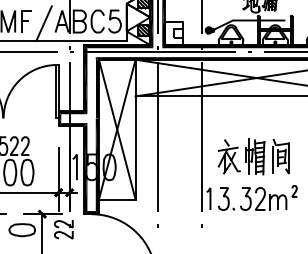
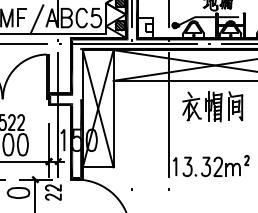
fill: (97, 88) -> (81, 74), removed
line: (156, 136) -> (131, 114), removed
part: (253, 156) -> (212, 106), moved

